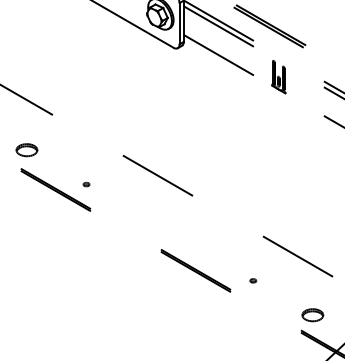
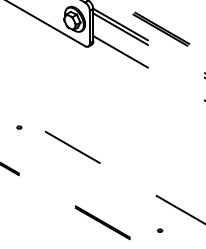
part: (278, 76) -> (168, 68), removed
part: (86, 184) -> (19, 127), moved
part: (253, 280) -> (160, 230), moved

